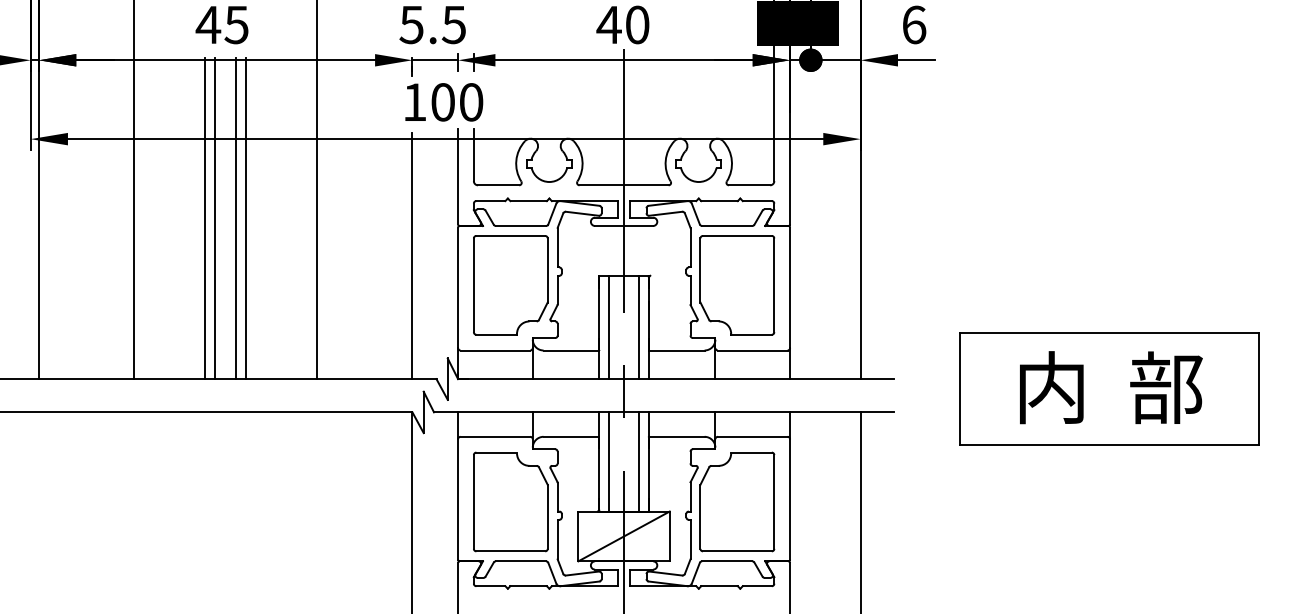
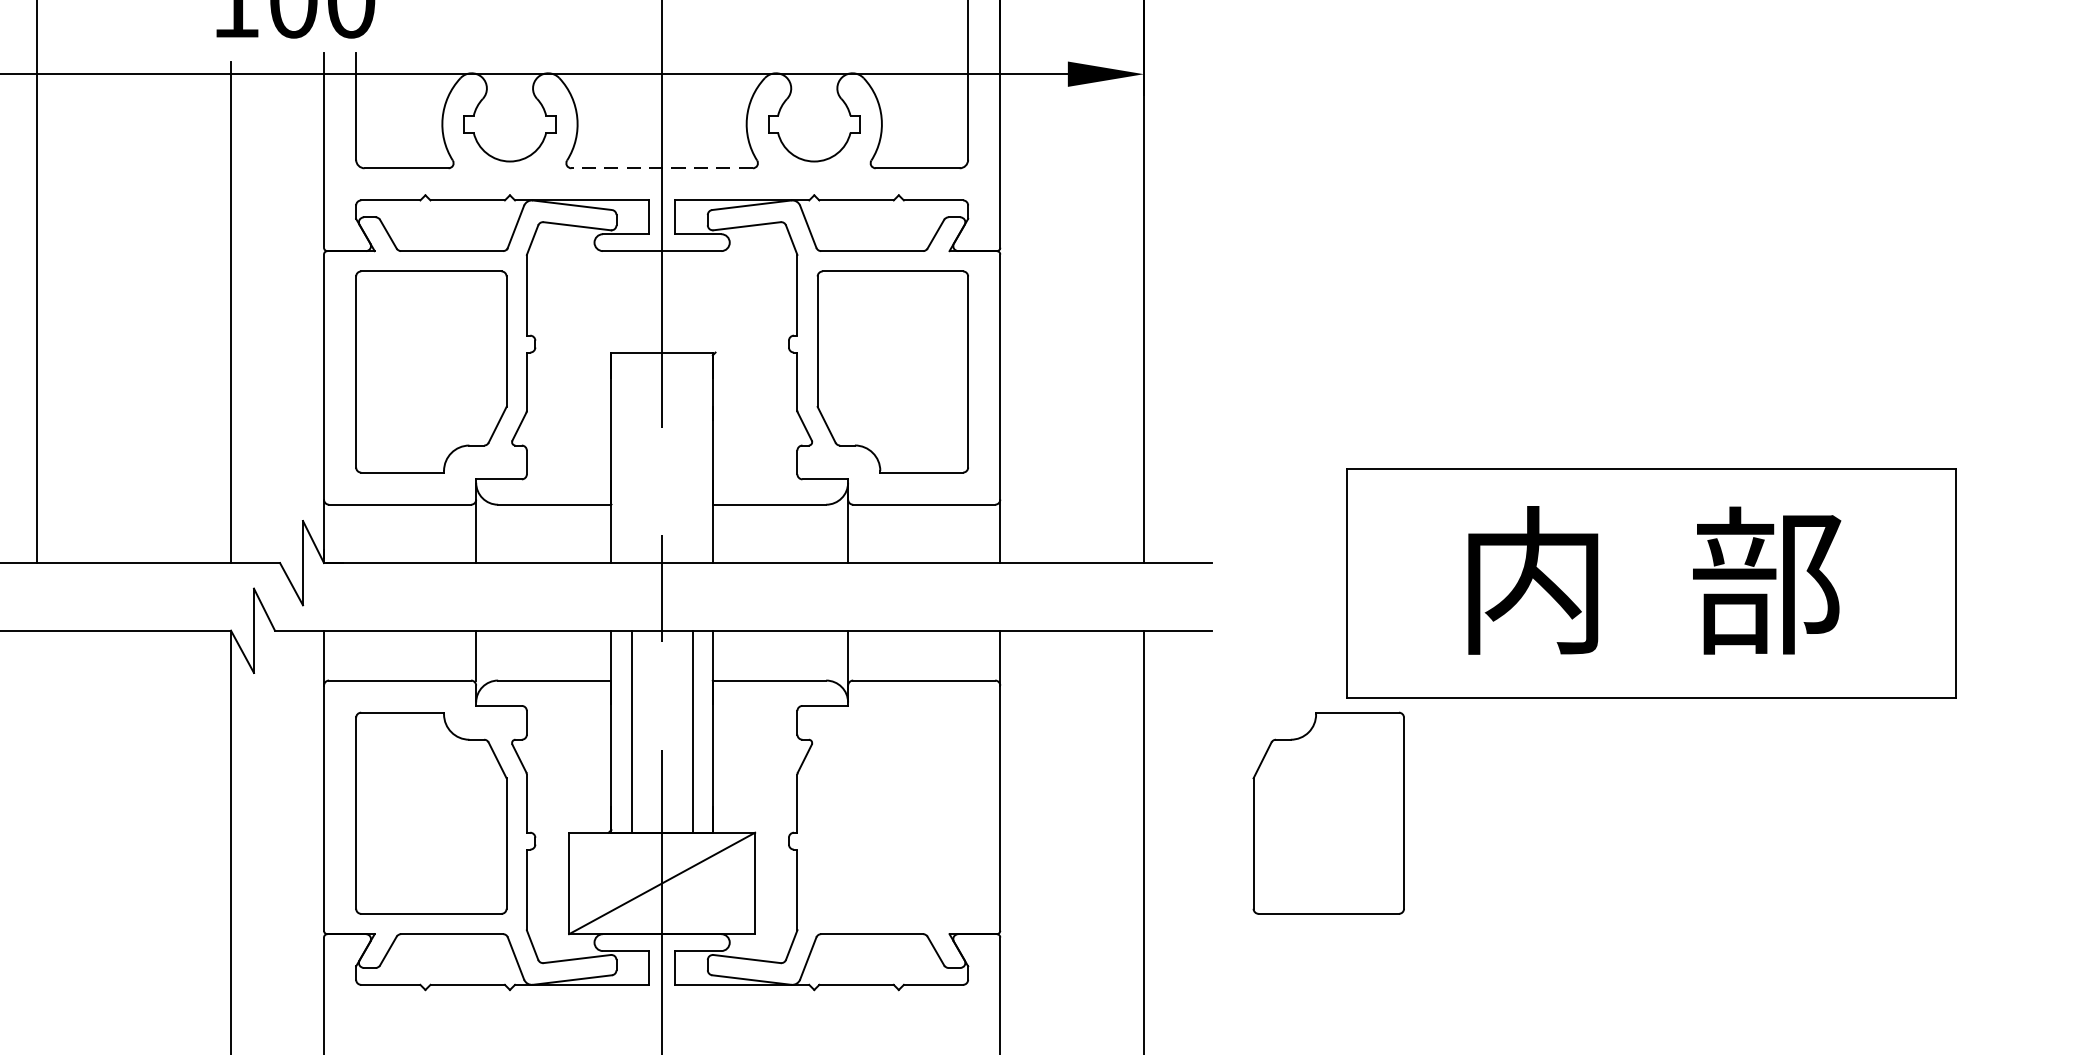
line: (624, 185) -> (662, 168), solid -> dashed
line: (609, 327) -> (632, 457), removed
line: (639, 327) -> (693, 457), removed
part: (737, 501) -> (1329, 812), moved

